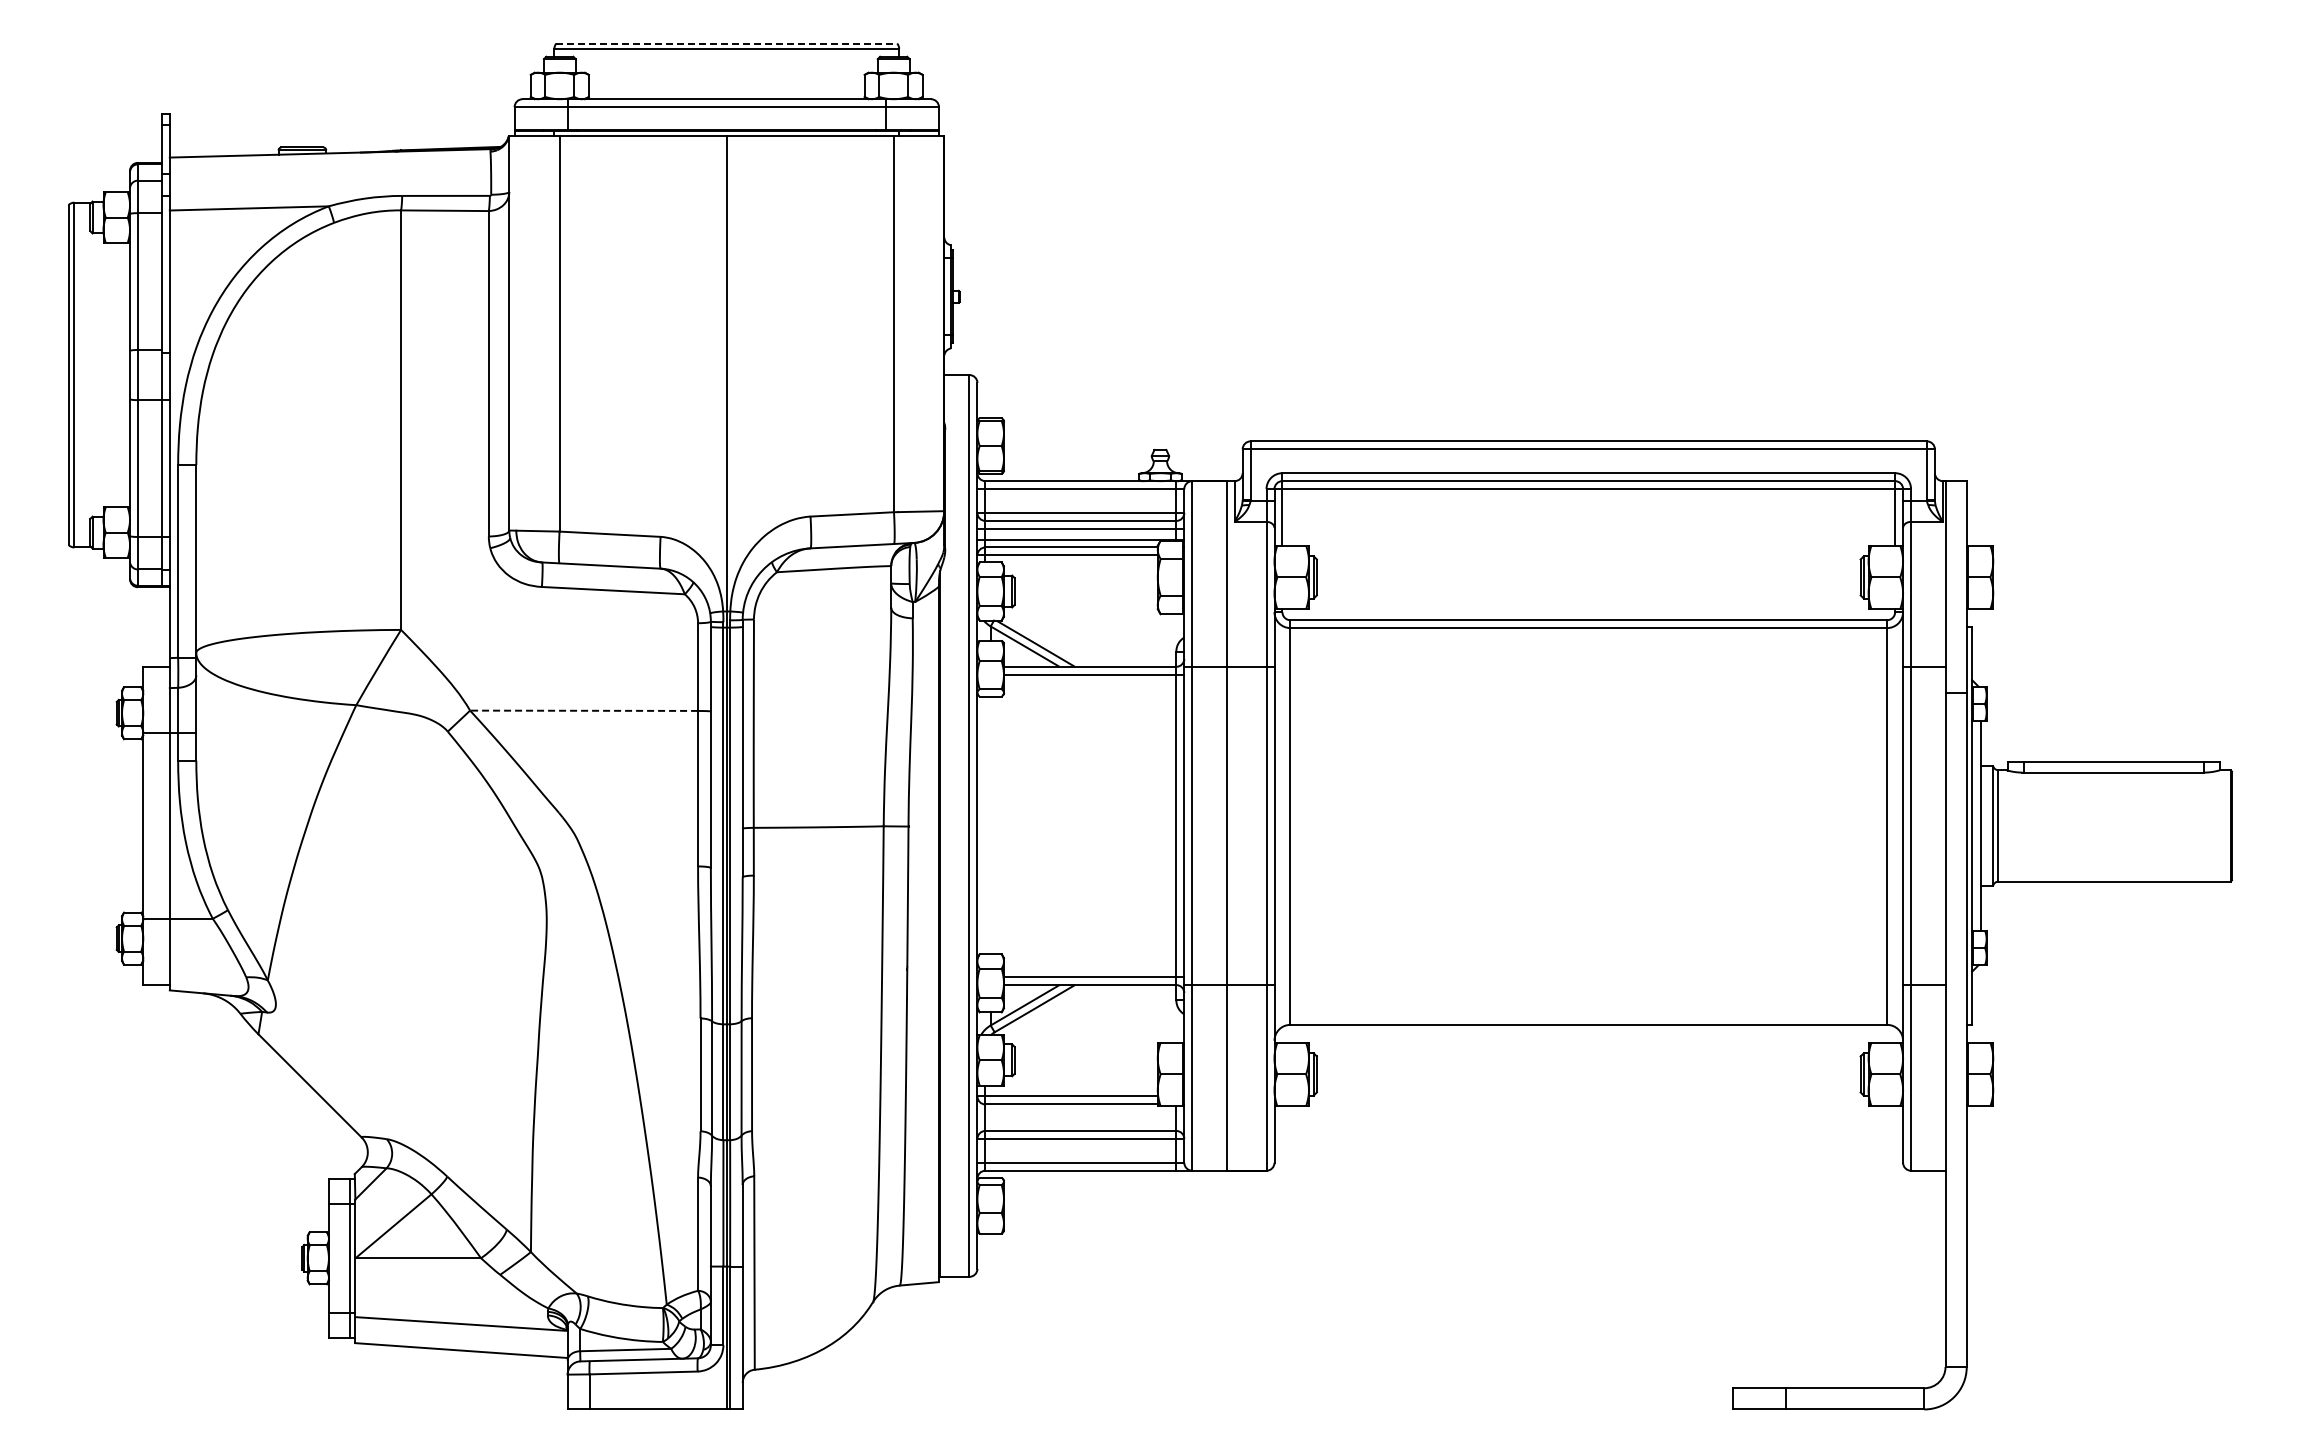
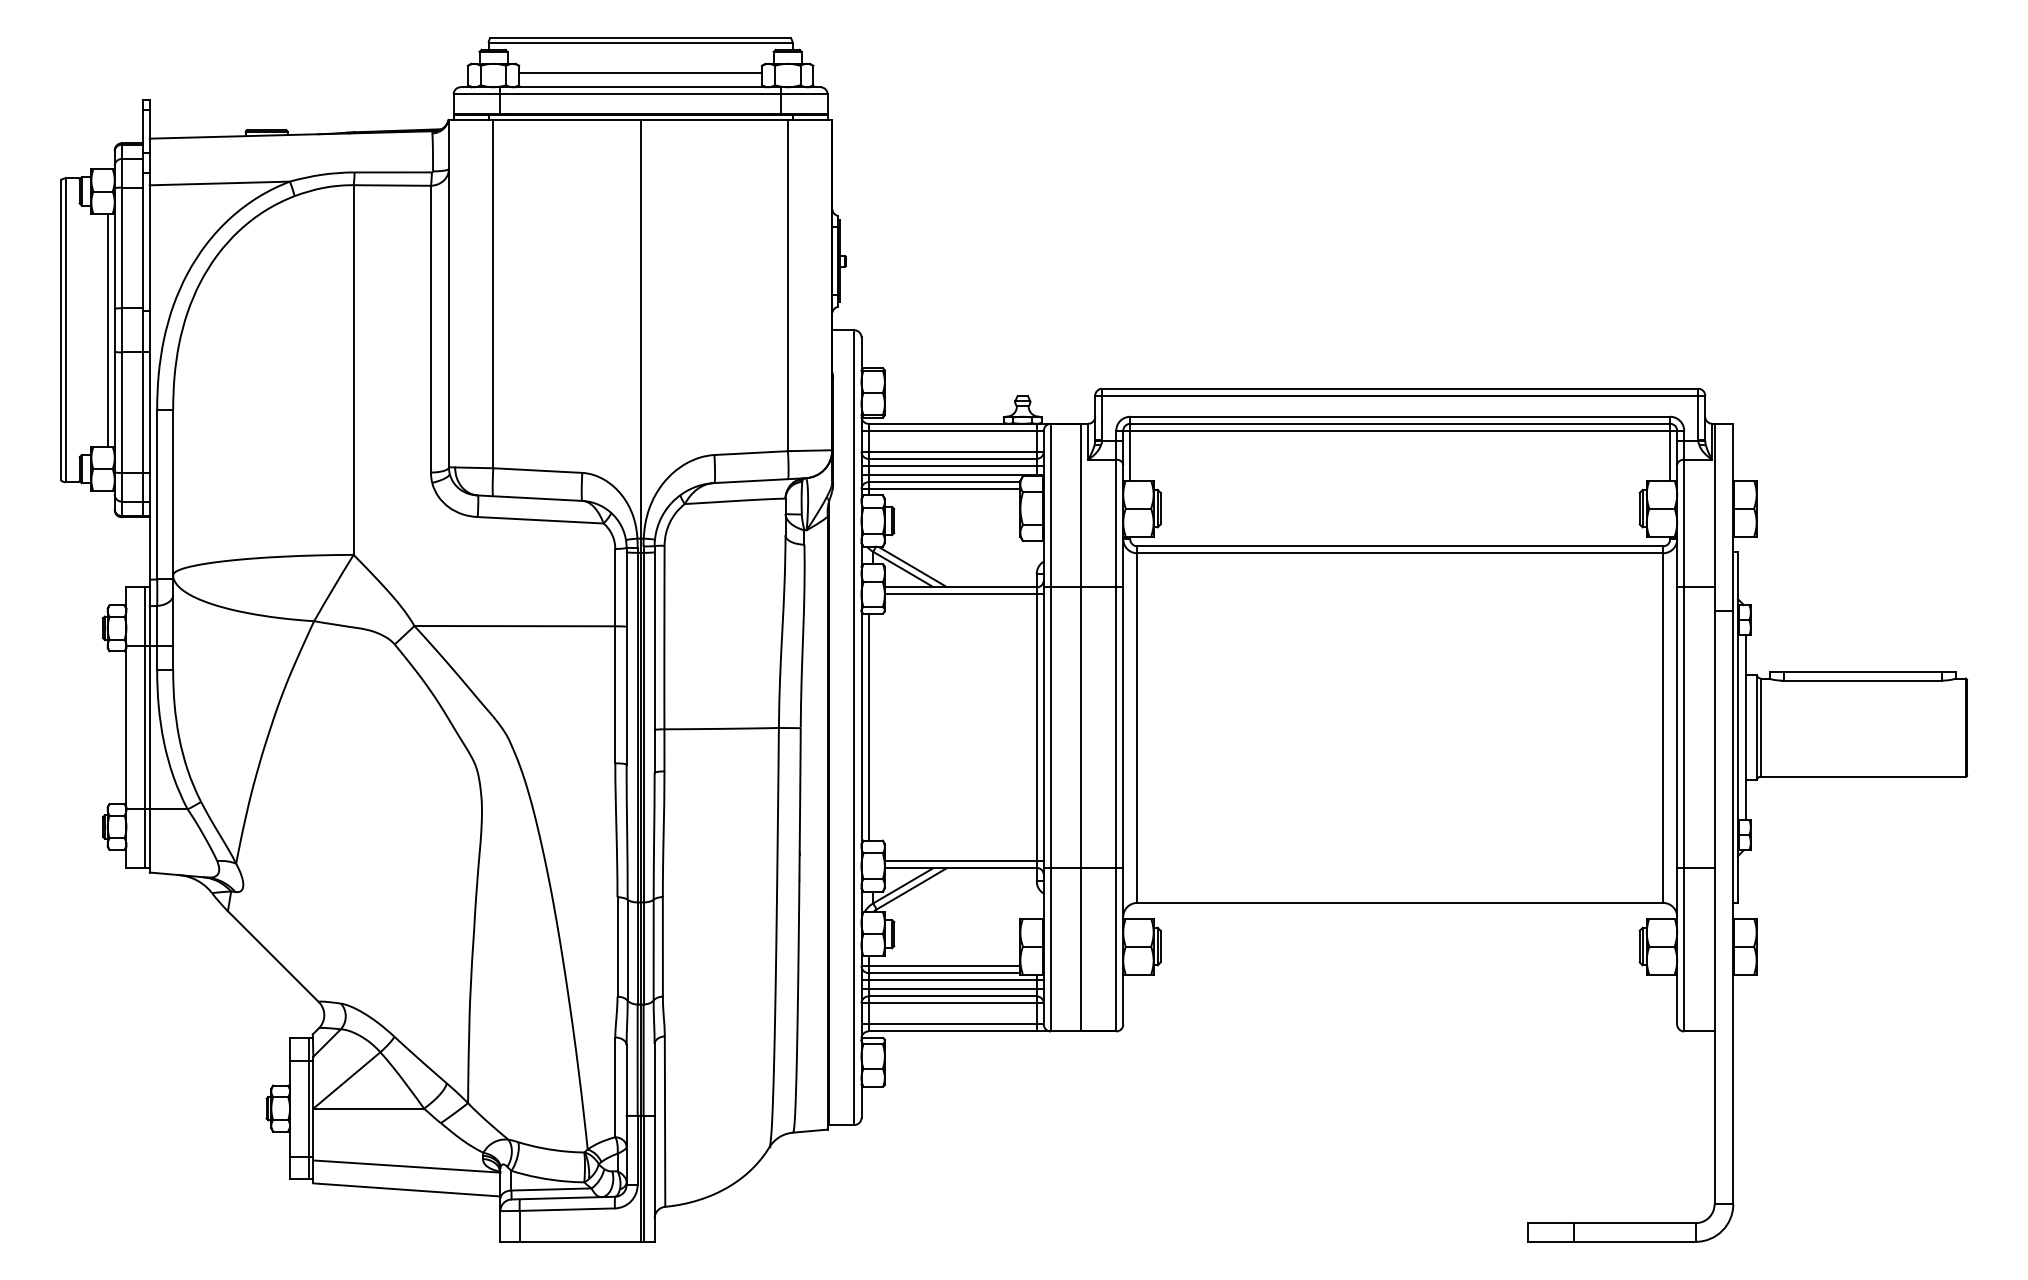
line: (727, 43) -> (641, 38), dashed -> solid
line: (726, 83) -> (640, 73), added
line: (122, 374) -> (108, 329), added
line: (584, 710) -> (515, 625), dashed -> solid
line: (164, 825) -> (145, 727), added
line: (985, 825) -> (868, 727), added
line: (1080, 1112) -> (952, 980), added
line: (1080, 1123) -> (952, 989), added

